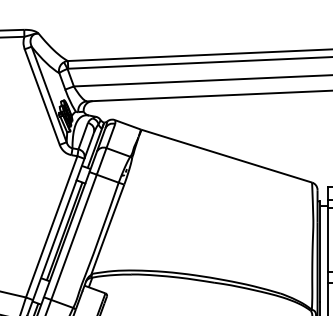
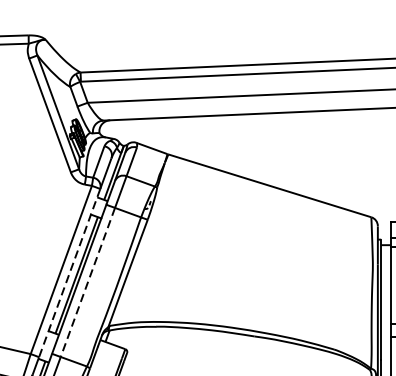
line: (58, 229) -> (69, 273), solid -> dashed
line: (74, 237) -> (88, 282), solid -> dashed

